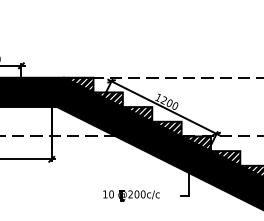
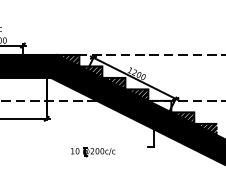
hatch: (195, 142) -> (159, 105), removed
part: (131, 196) -> (93, 152), moved

